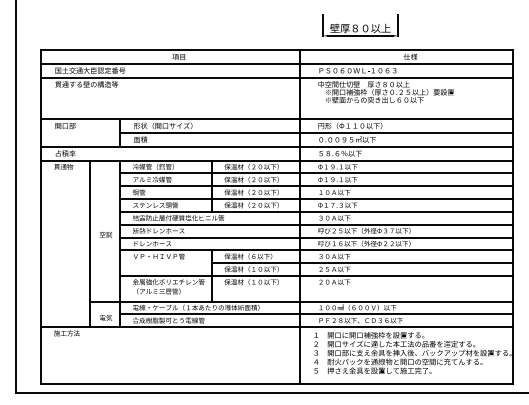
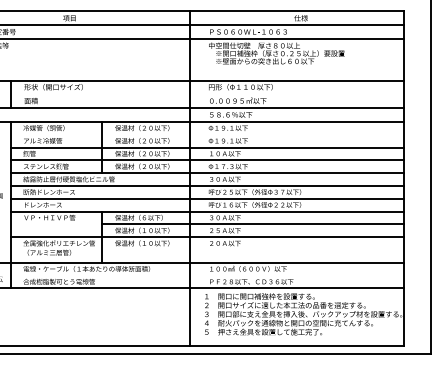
line: (316, 133) -> (207, 94), removed
line: (316, 173) -> (207, 134), removed
line: (316, 314) -> (207, 275), removed

